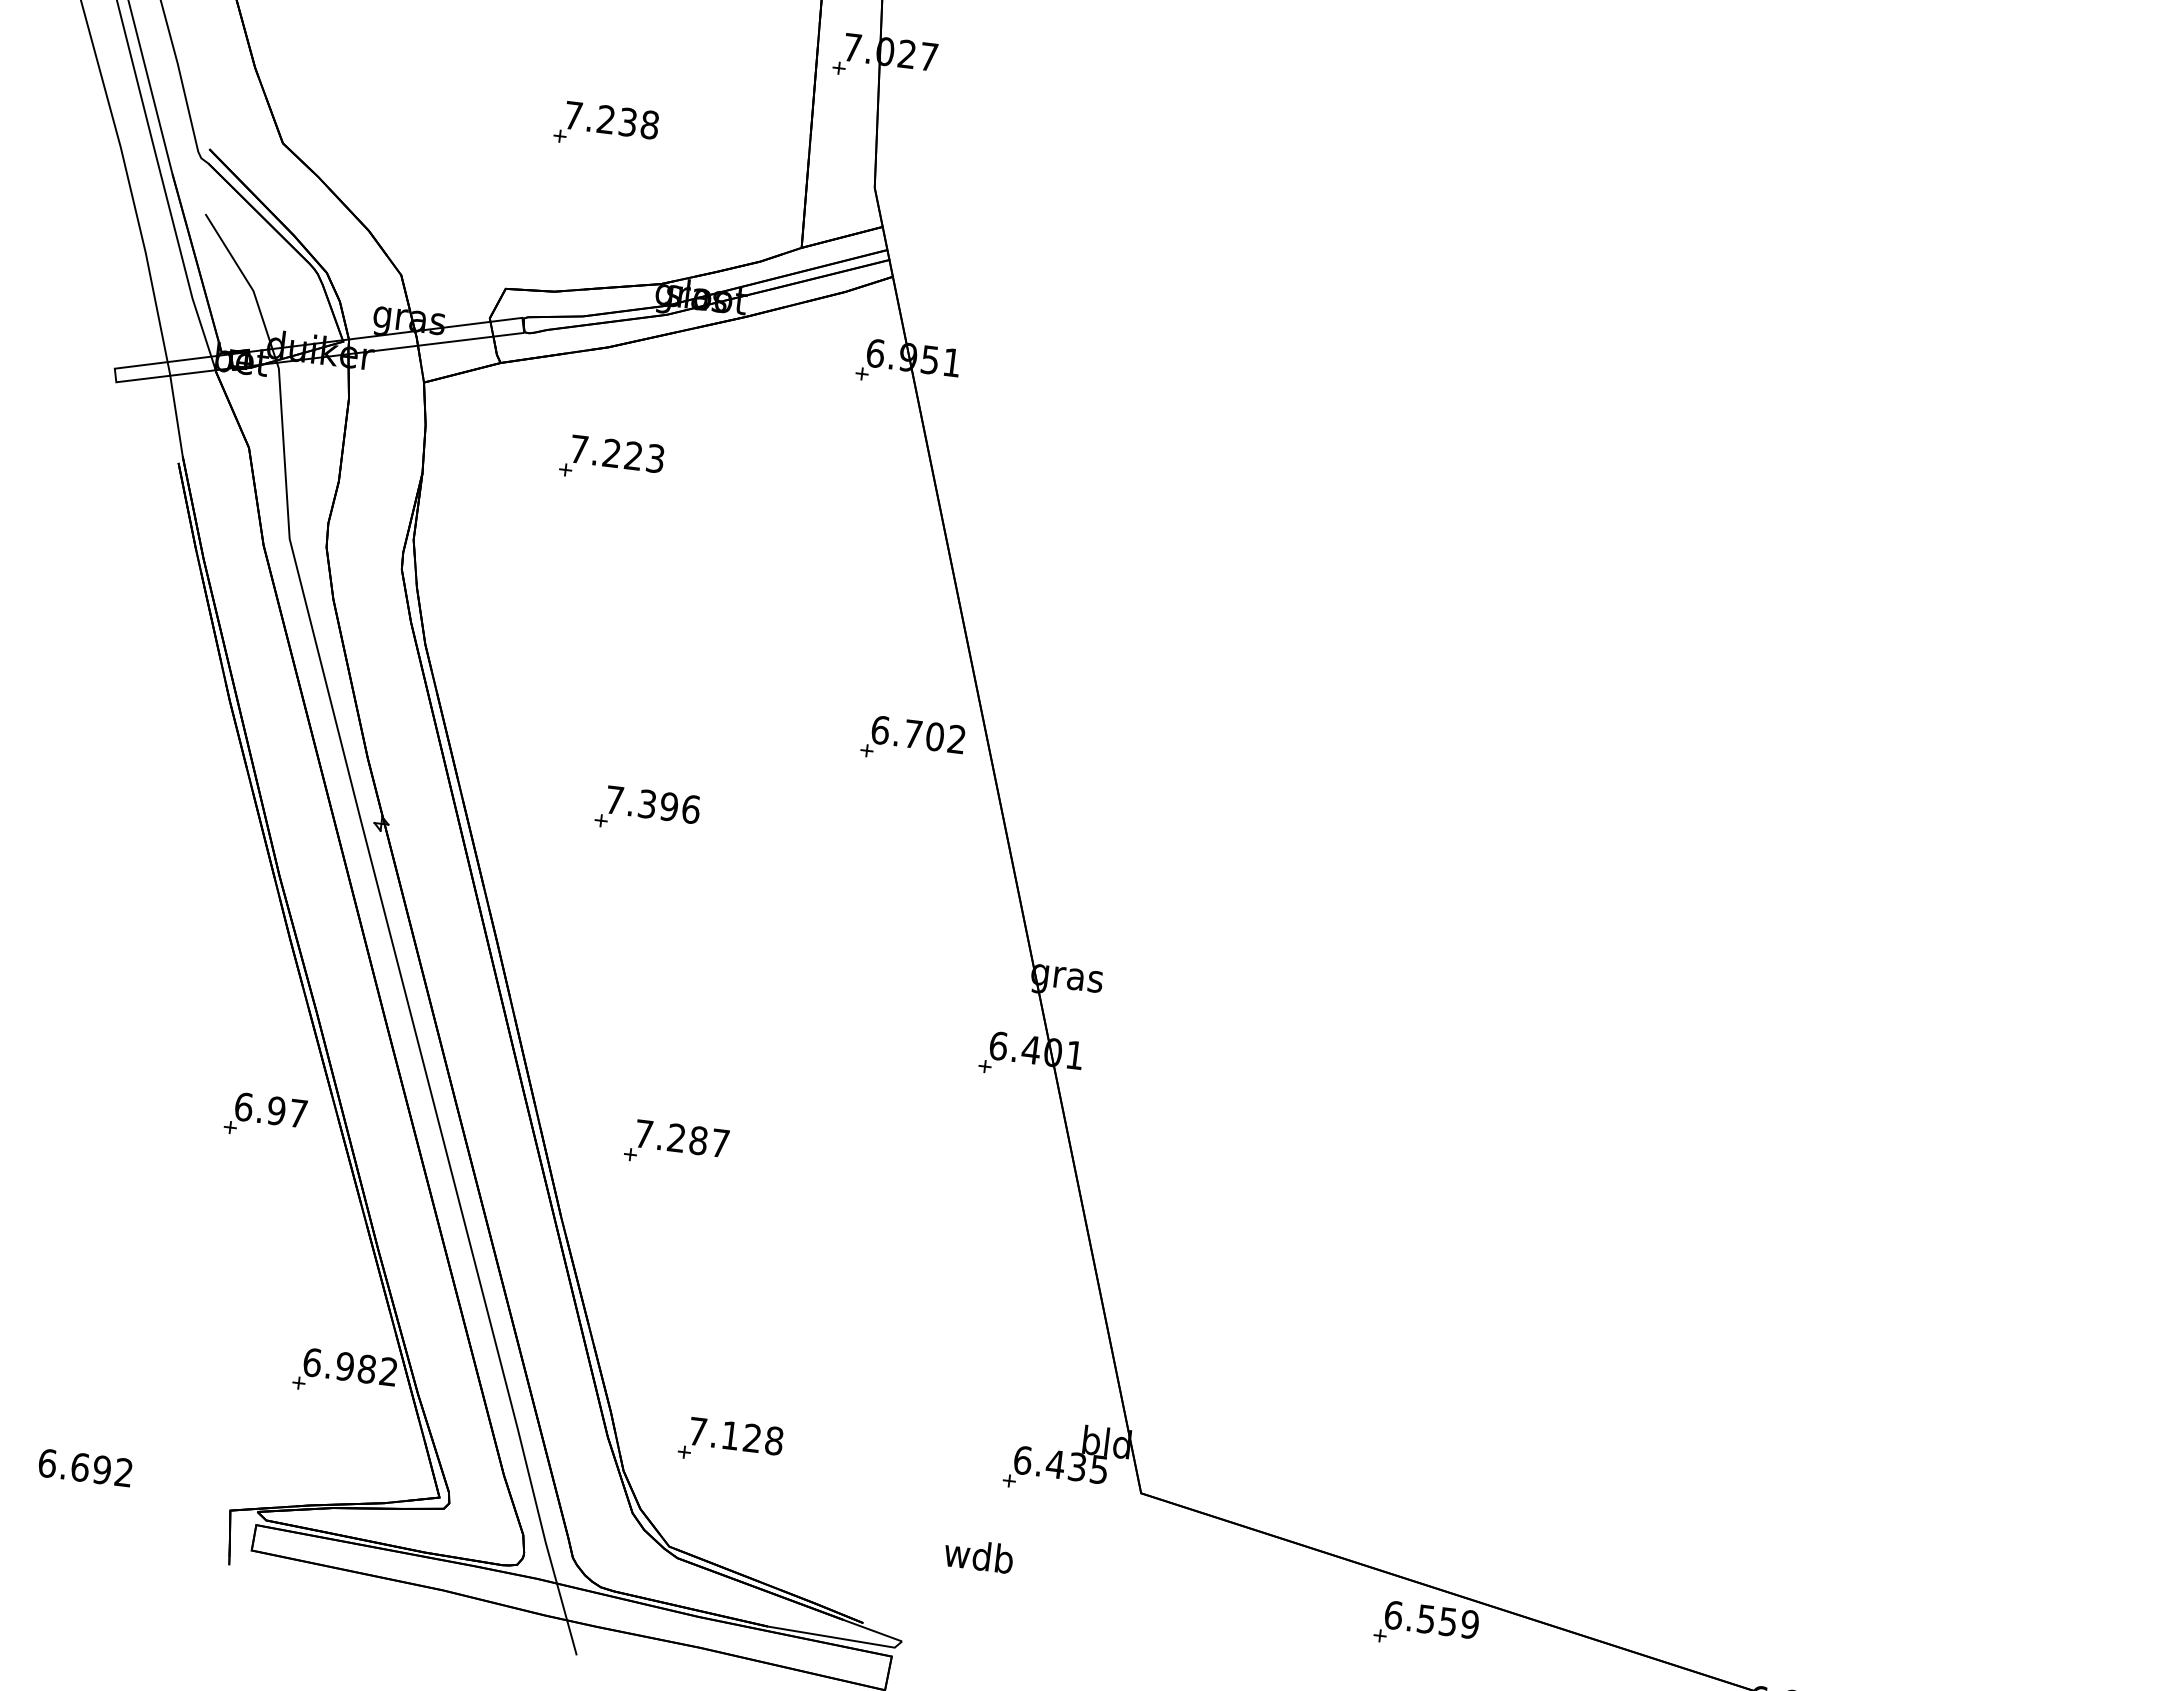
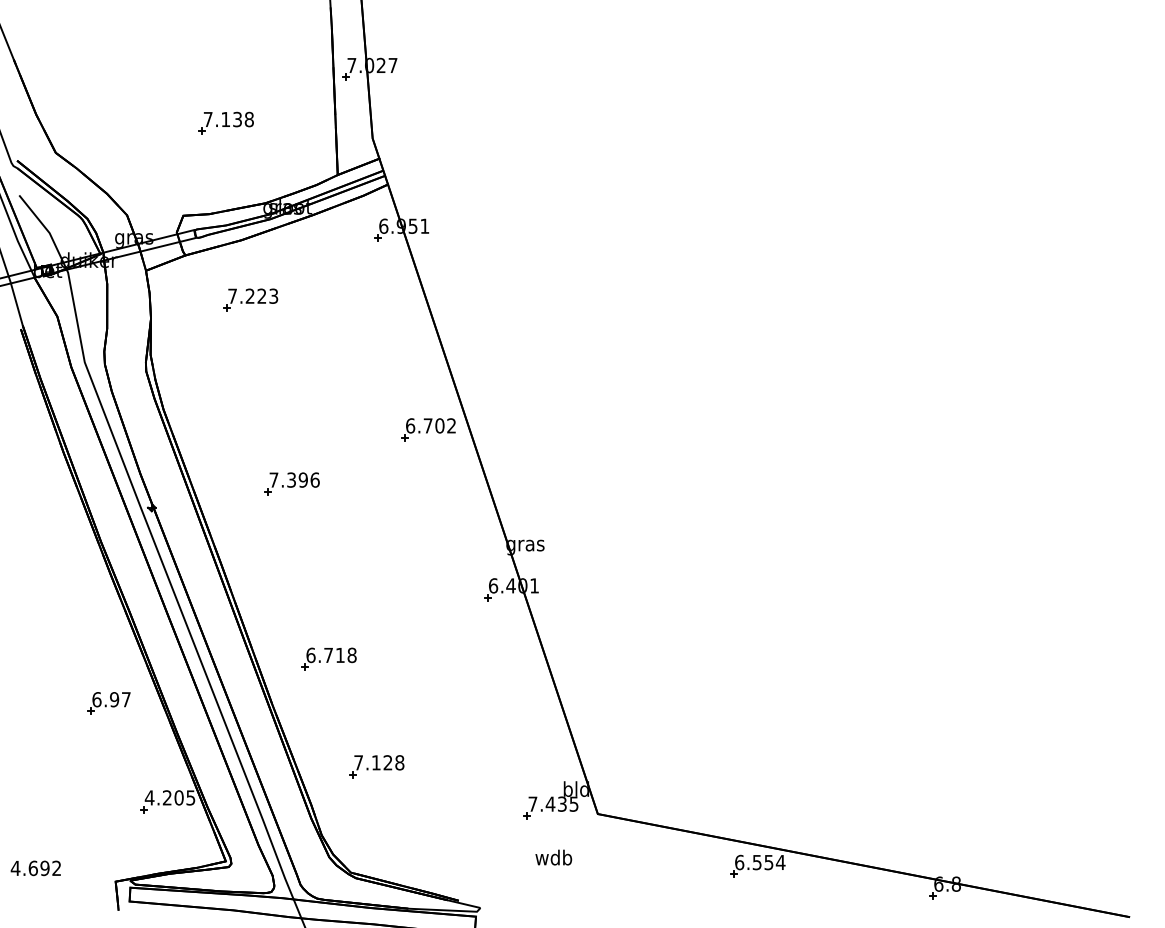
text: (605, 117) -> (225, 118), 7.238 -> 7.138
part: (264, 1116) -> (108, 703), moved
text: (682, 1138) -> (331, 655), 7.287 -> 6.718
text: (349, 1366) -> (169, 797), 6.982 -> 4.205
part: (730, 1442) -> (376, 766), moved
text: (1022, 1459) -> (532, 803), 6.435 -> 7.435
text: (47, 1463) -> (15, 868), 6.692 -> 4.692
text: (978, 1555) -> (553, 857), moved
text: (1469, 1624) -> (780, 862), 6.559 -> 6.554

